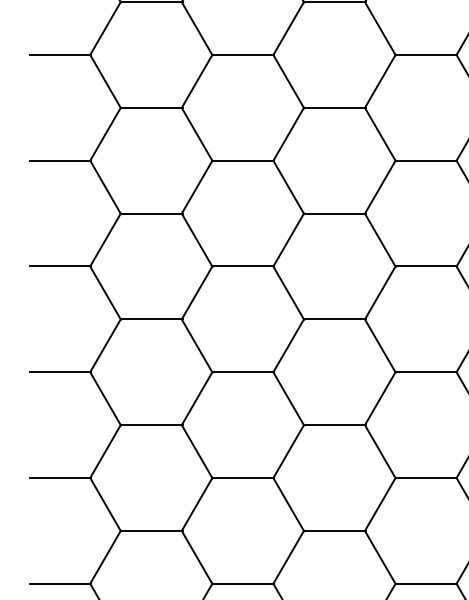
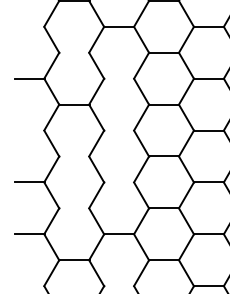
line: (60, 54) -> (29, 26), removed
line: (151, 107) -> (74, 52), removed
line: (243, 160) -> (119, 78), removed
line: (60, 266) -> (29, 130), removed
line: (243, 266) -> (119, 130), removed
line: (151, 319) -> (74, 156), removed
line: (243, 372) -> (119, 182), removed
line: (151, 425) -> (74, 208), removed
line: (60, 584) -> (29, 286), removed
line: (243, 584) -> (119, 286), removed

